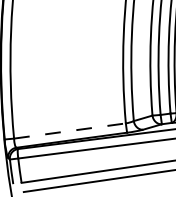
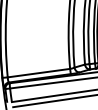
line: (70, 131) -> (39, 73), dashed -> solid

